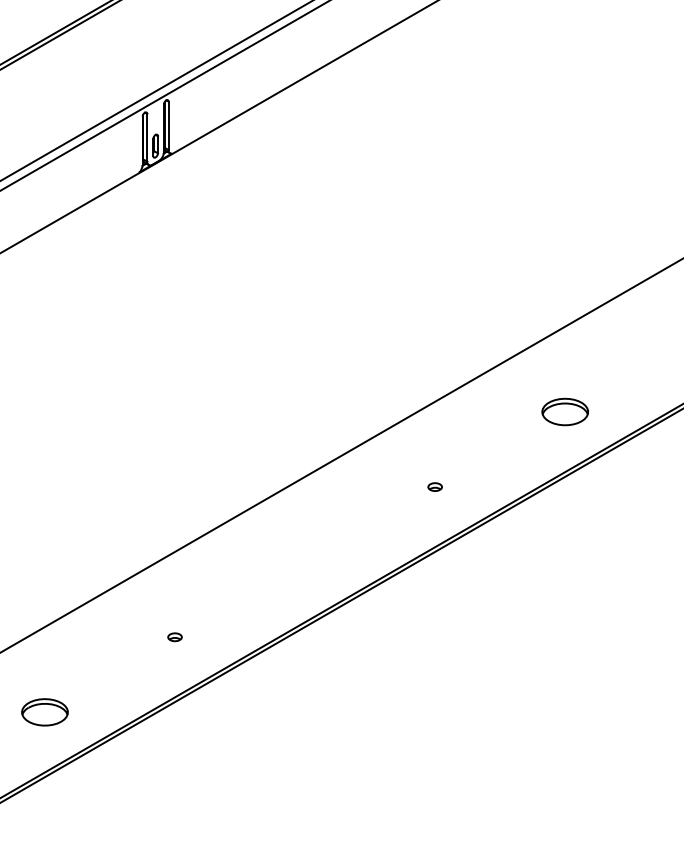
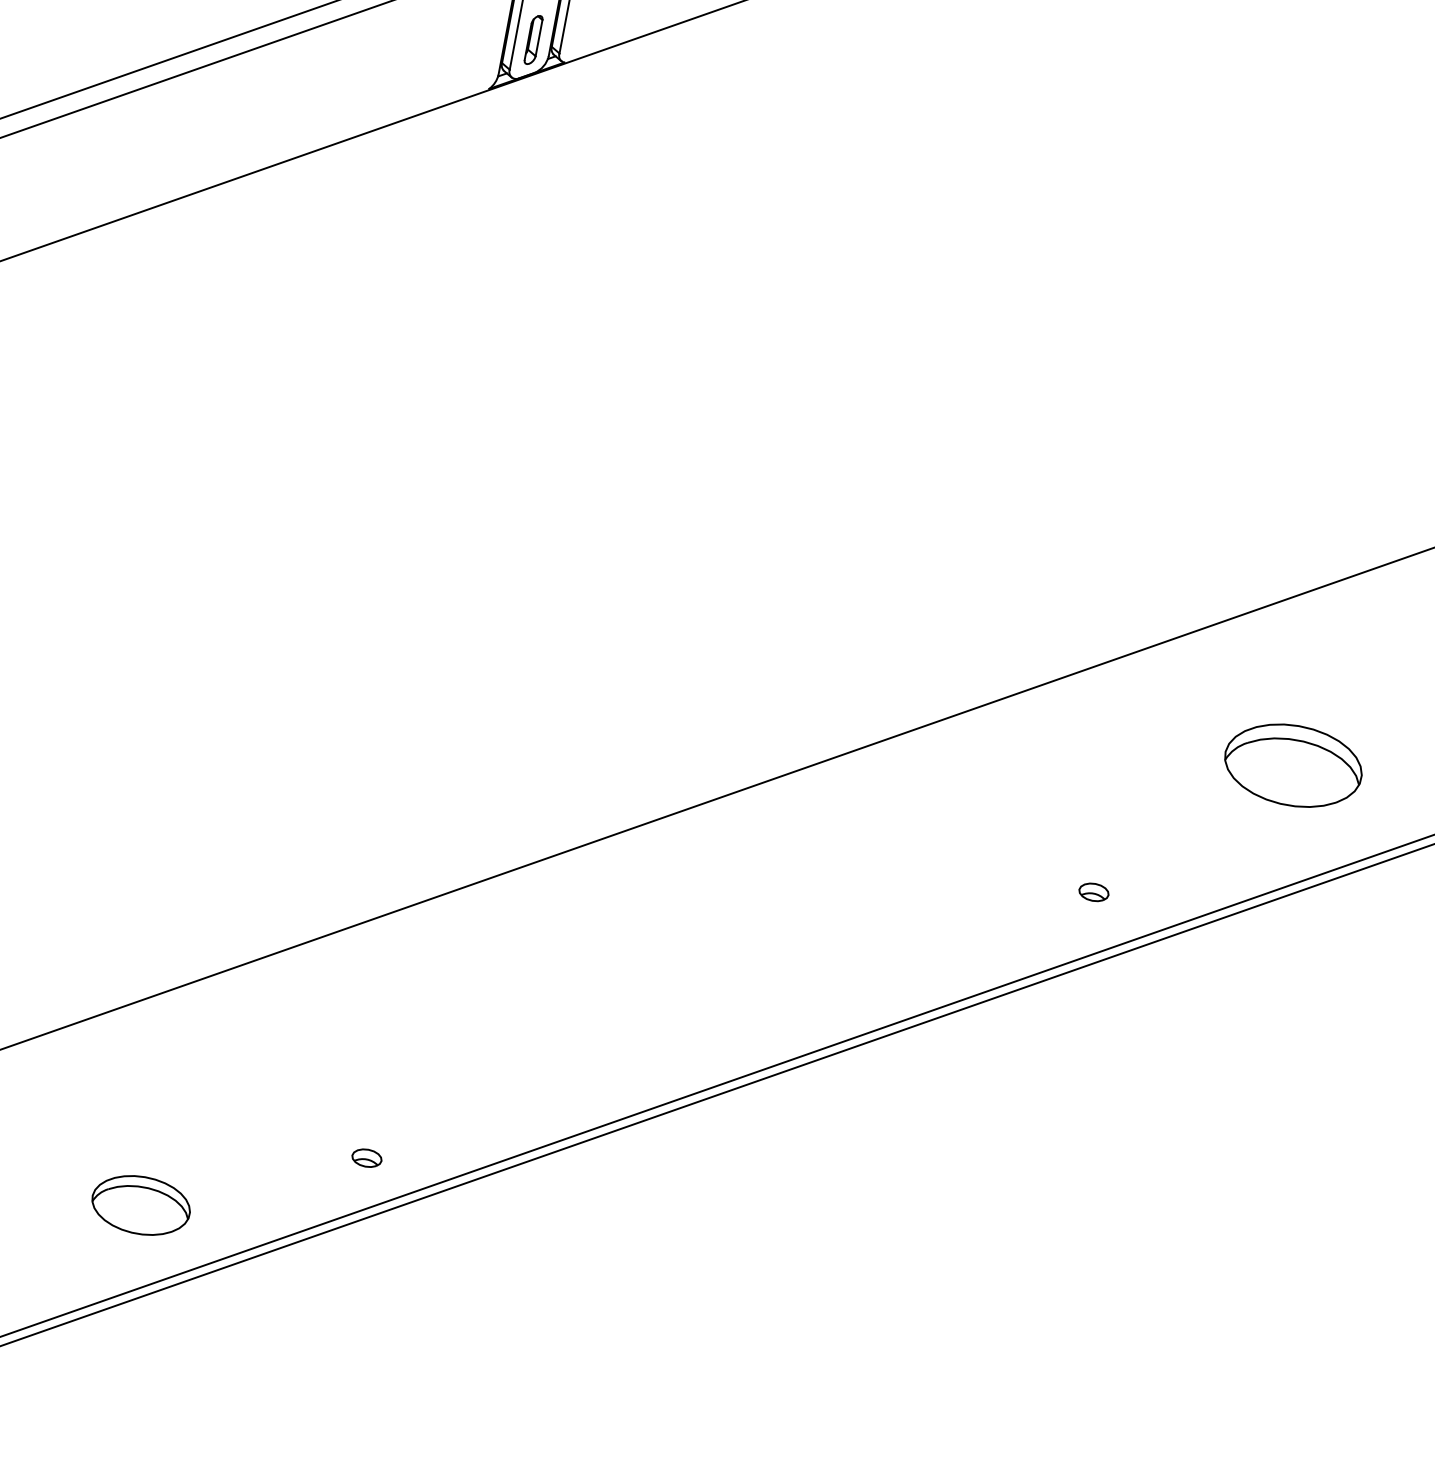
part: (564, 411) -> (1291, 764), size x1.4
part: (434, 486) -> (1092, 890), moved
part: (174, 637) -> (365, 1158), moved
part: (44, 712) -> (140, 1205), moved

